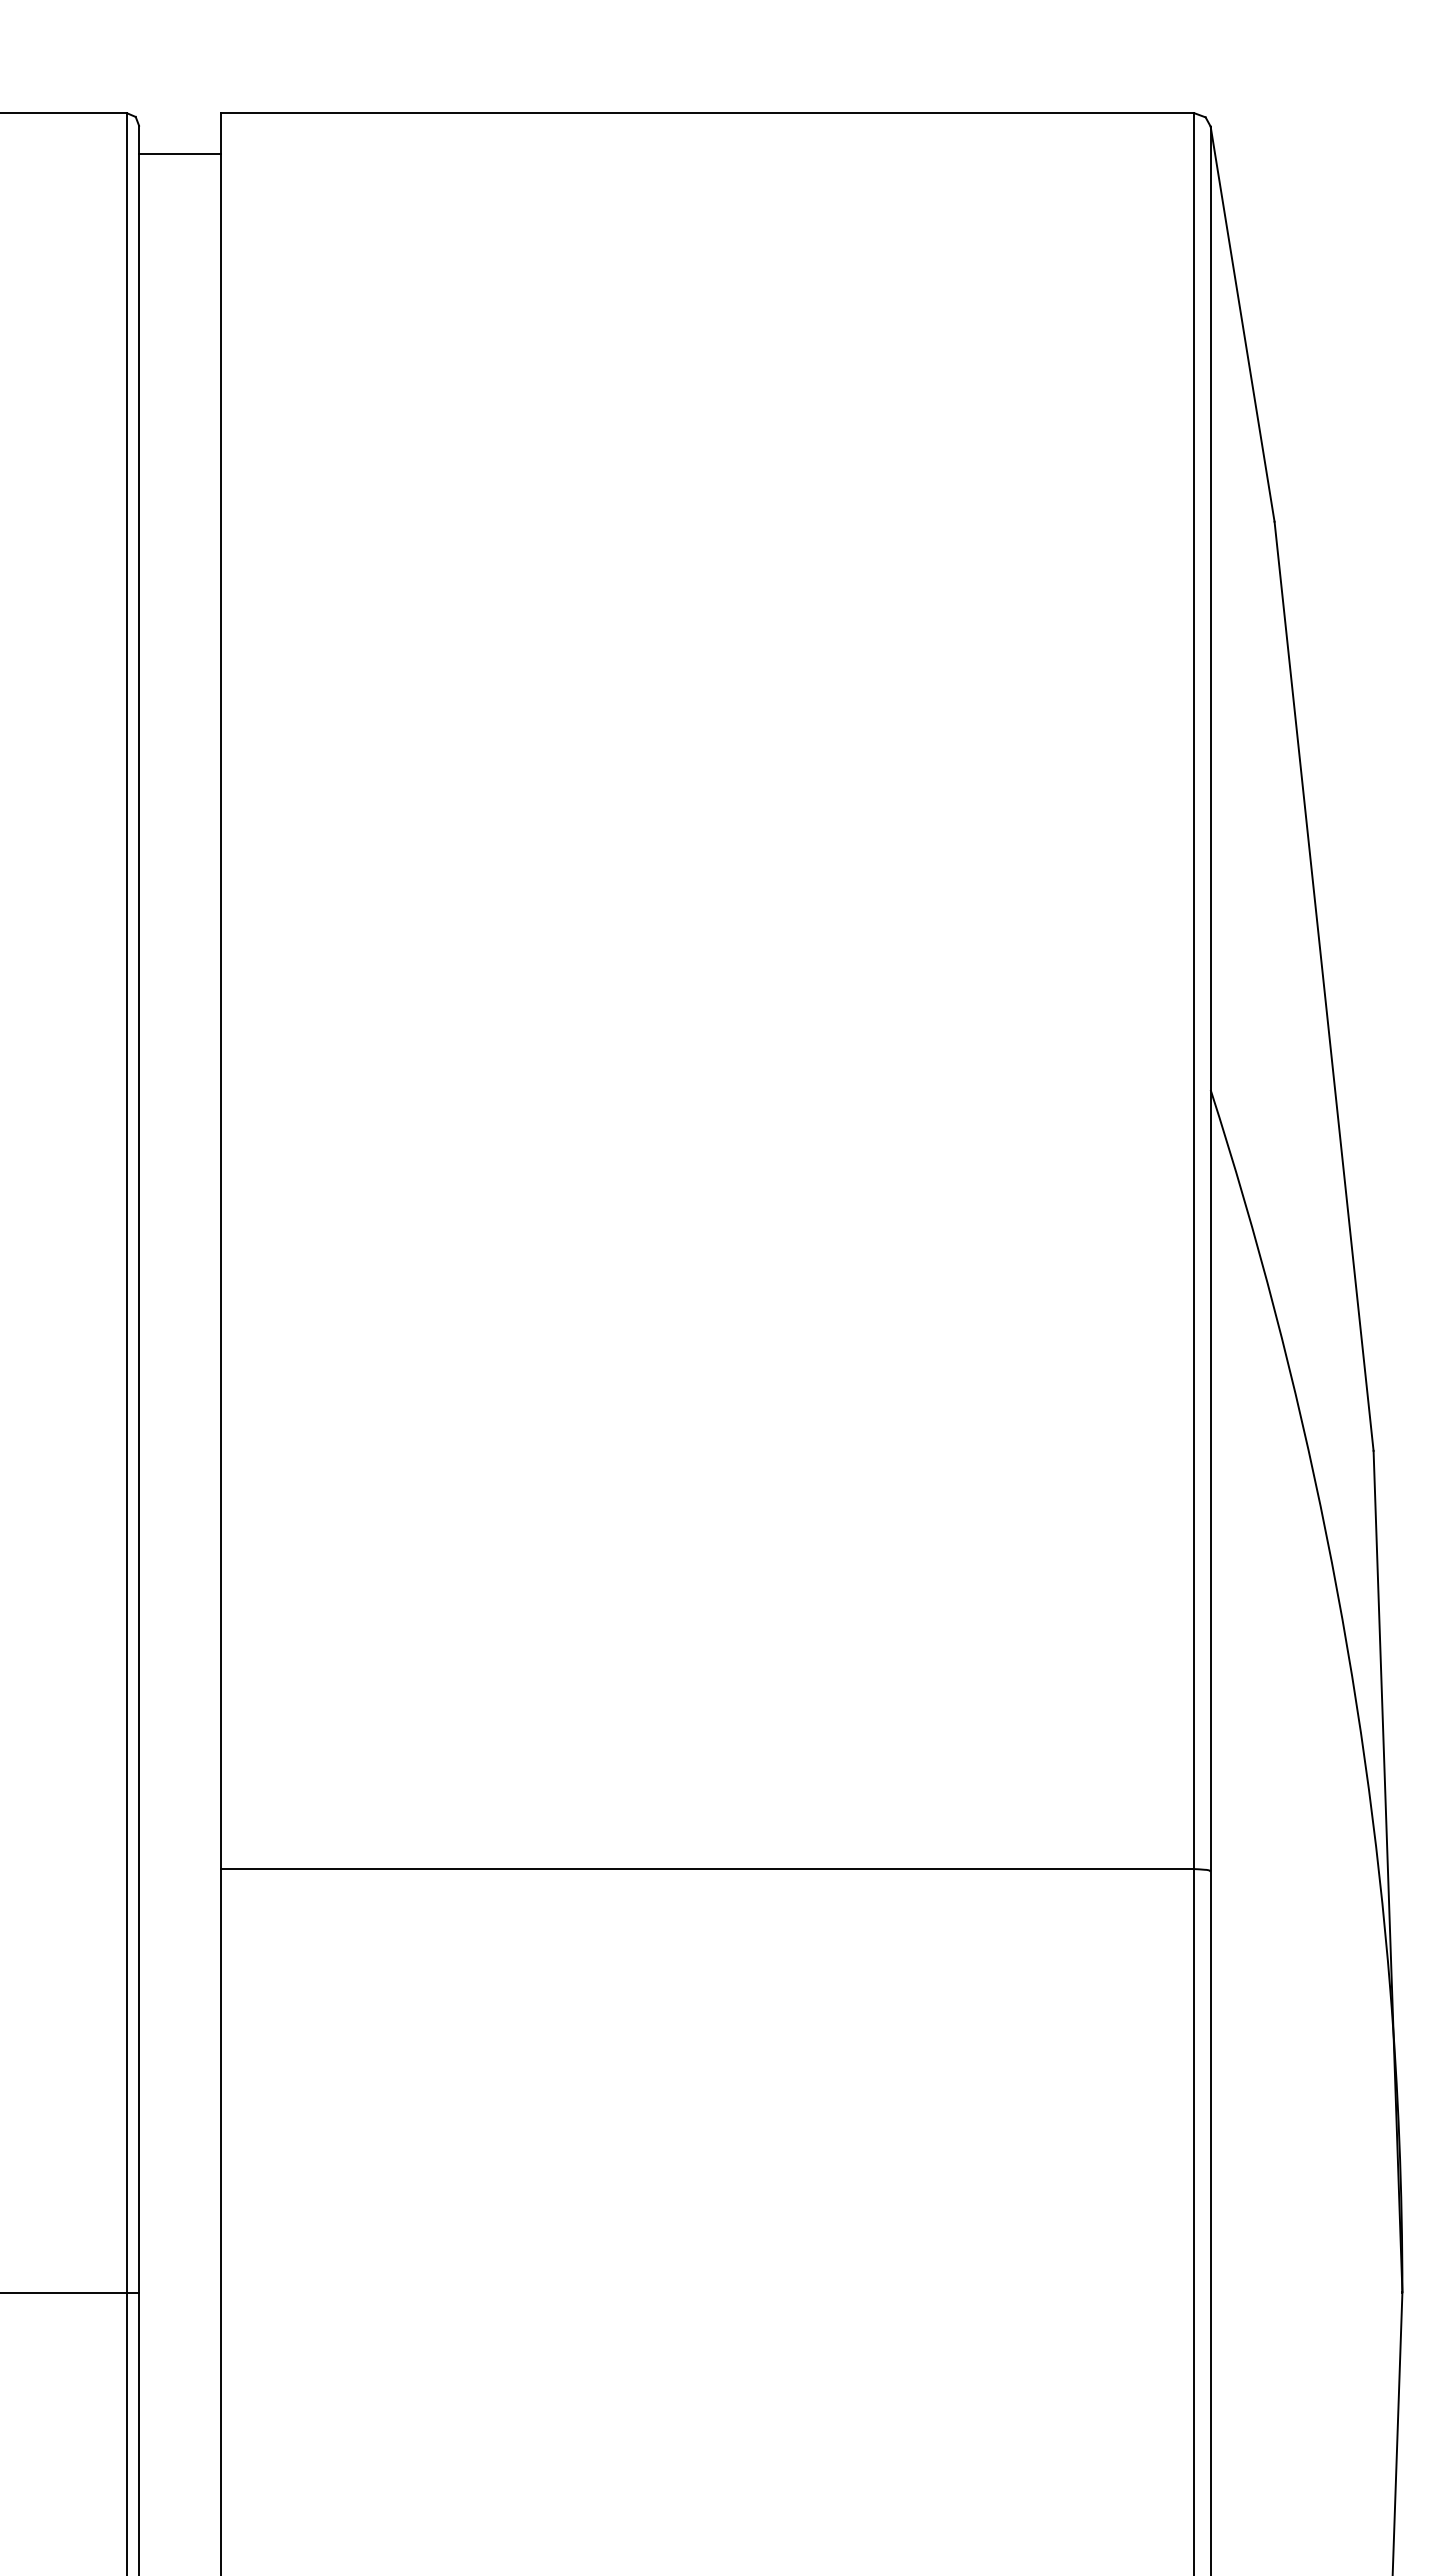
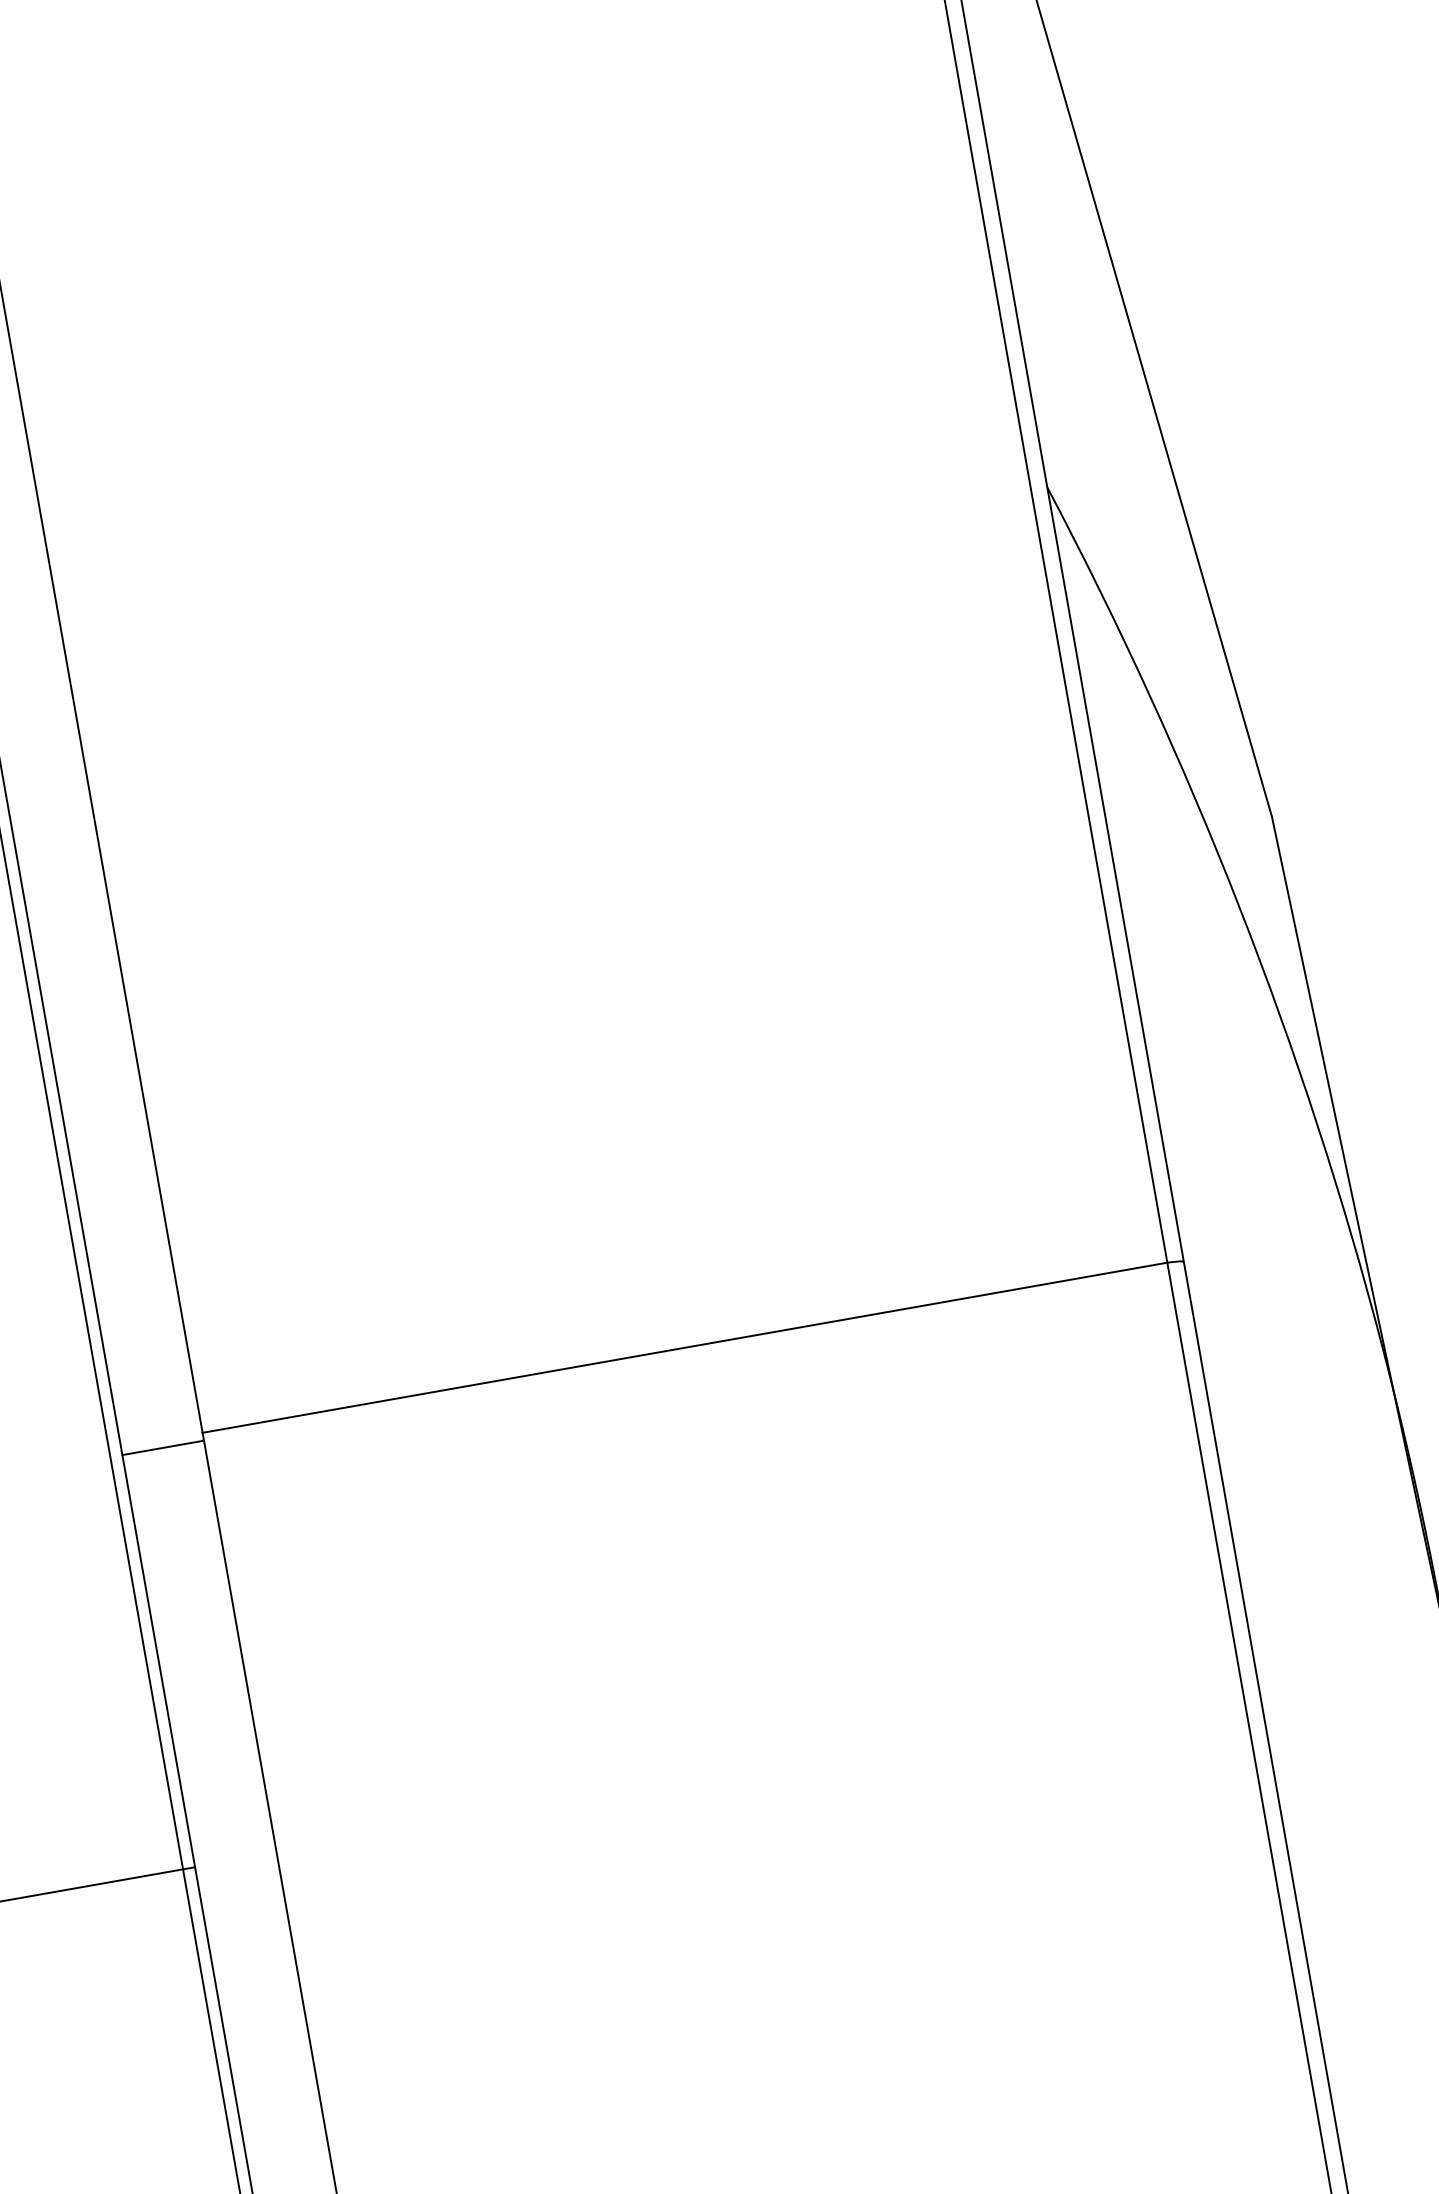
line: (180, 1877) -> (163, 1448), added

